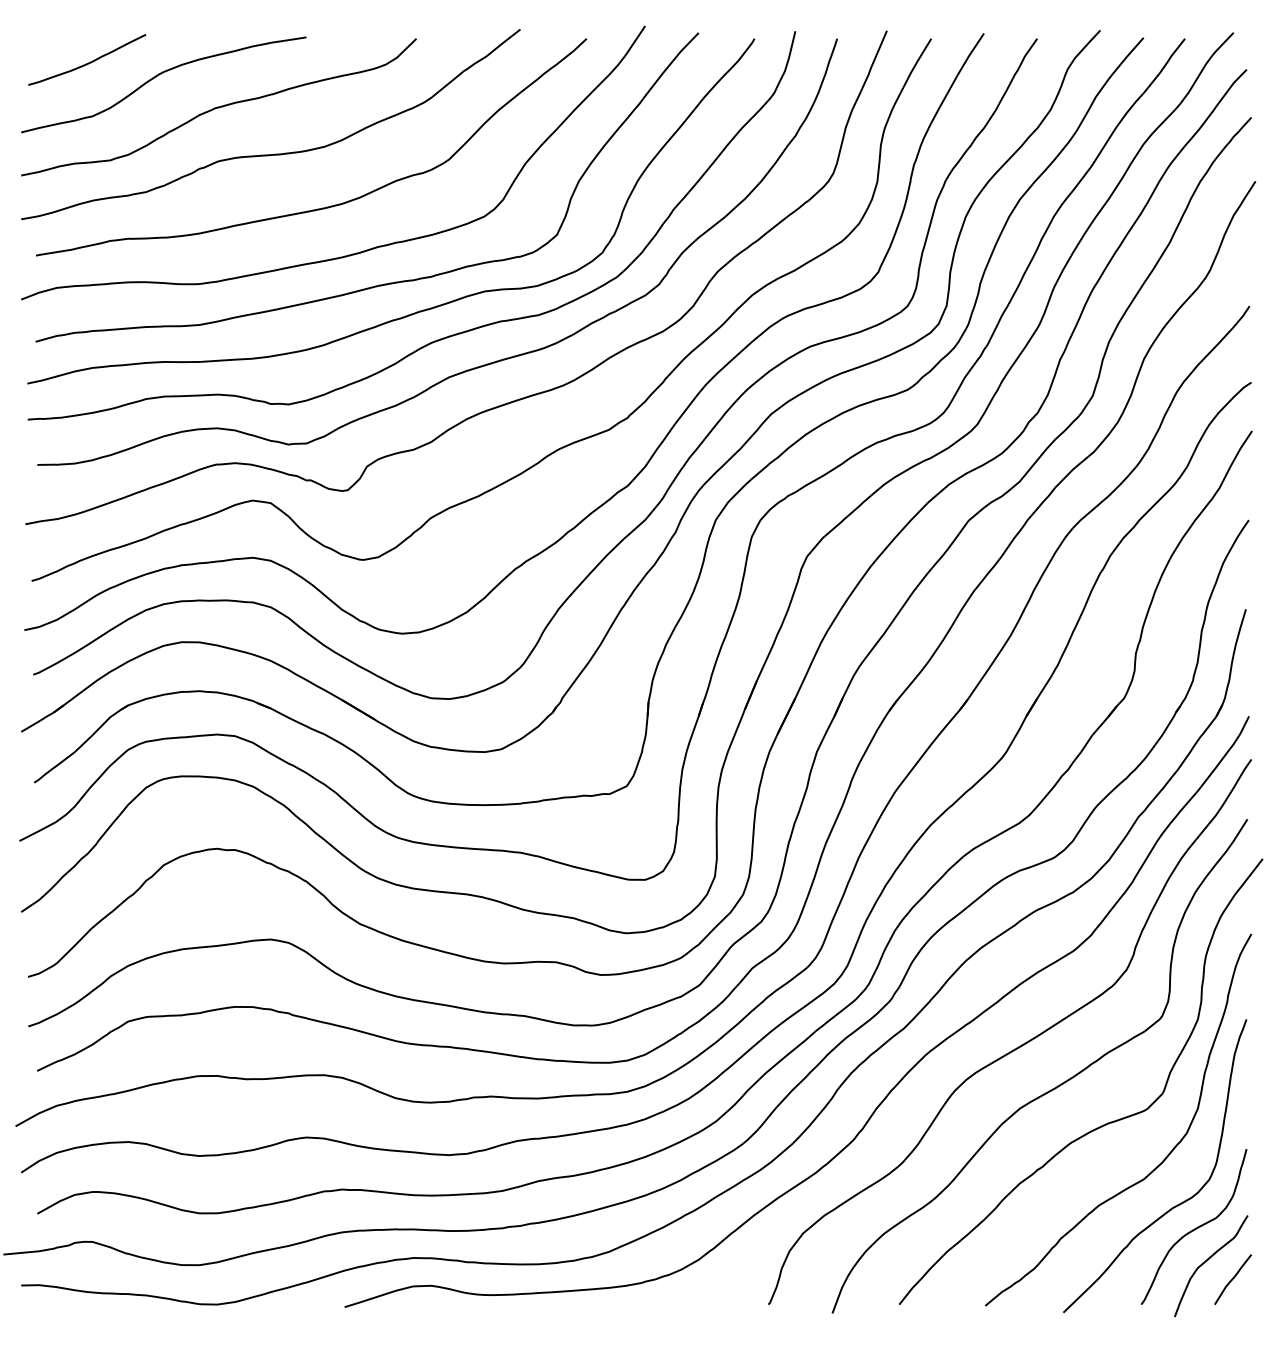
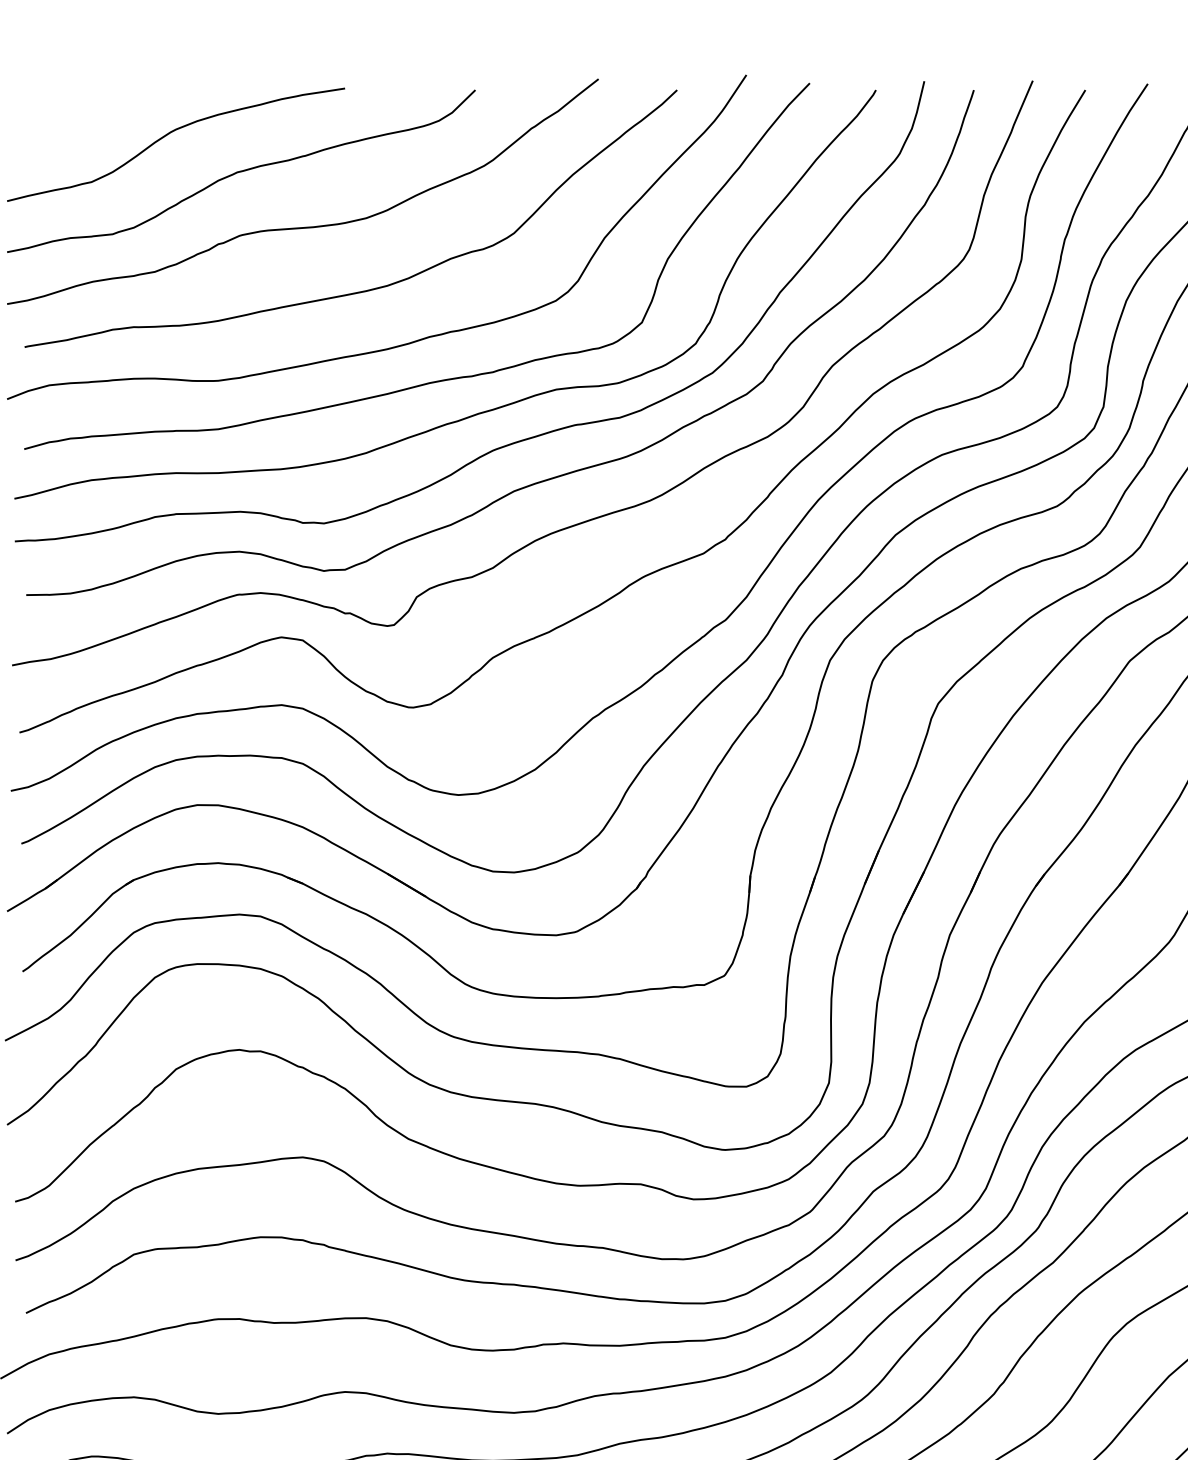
curve: (88, 62) -> (86, 118), removed

